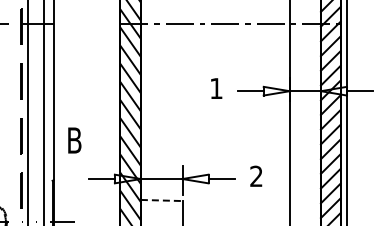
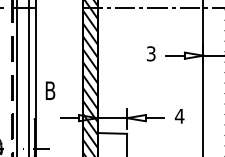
text: (216, 88) -> (151, 53), 1 -> 3
text: (256, 175) -> (179, 115), 2 -> 4
line: (161, 200) -> (112, 133), dashed -> solid

